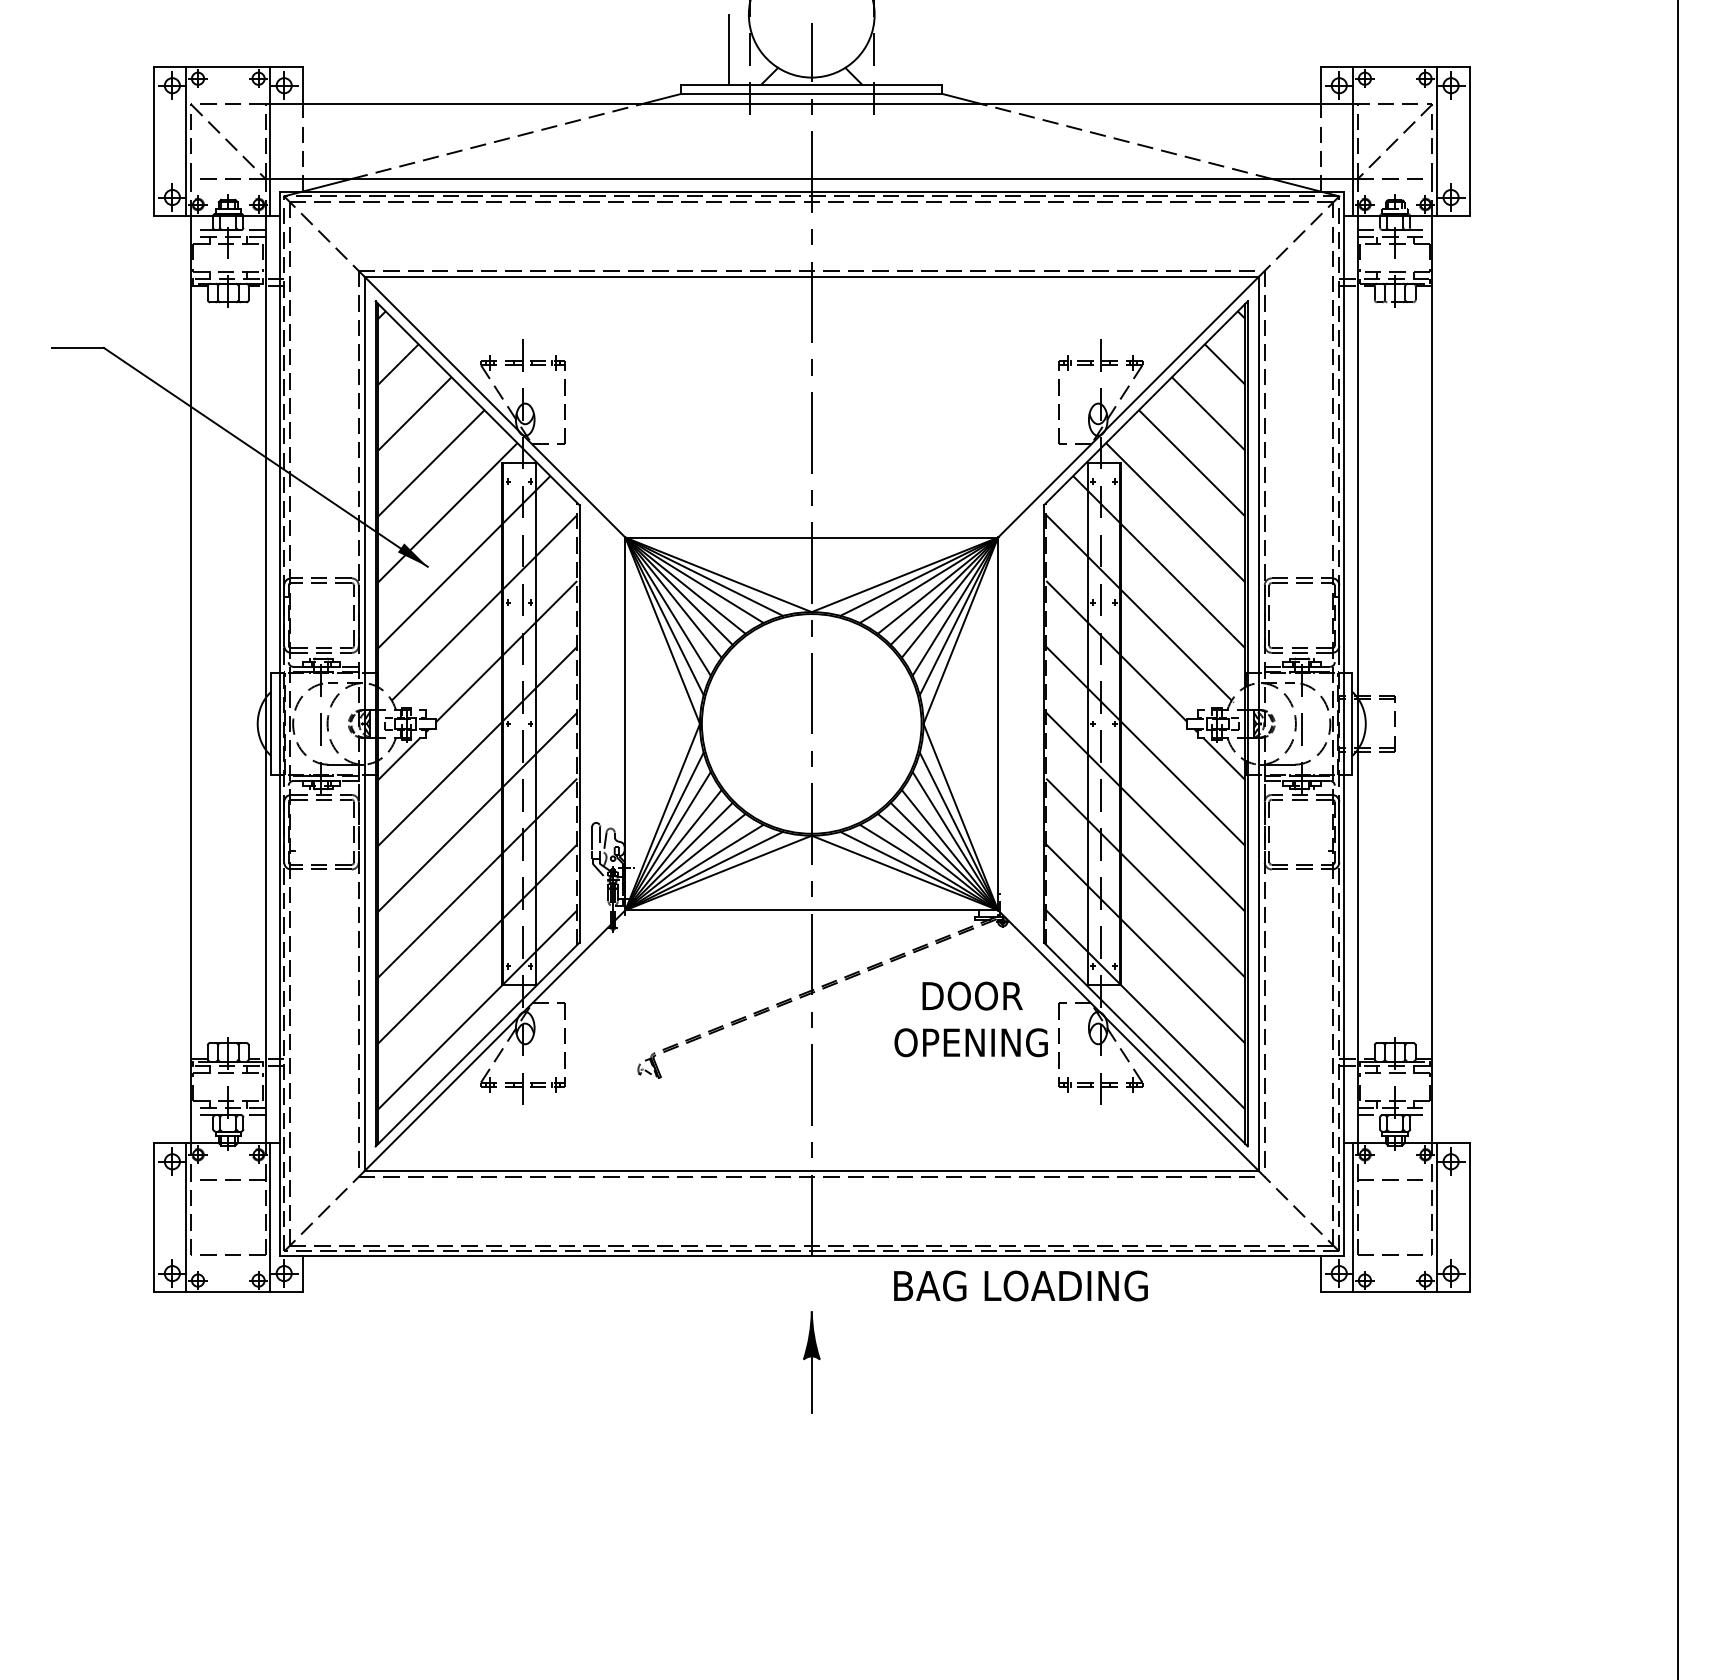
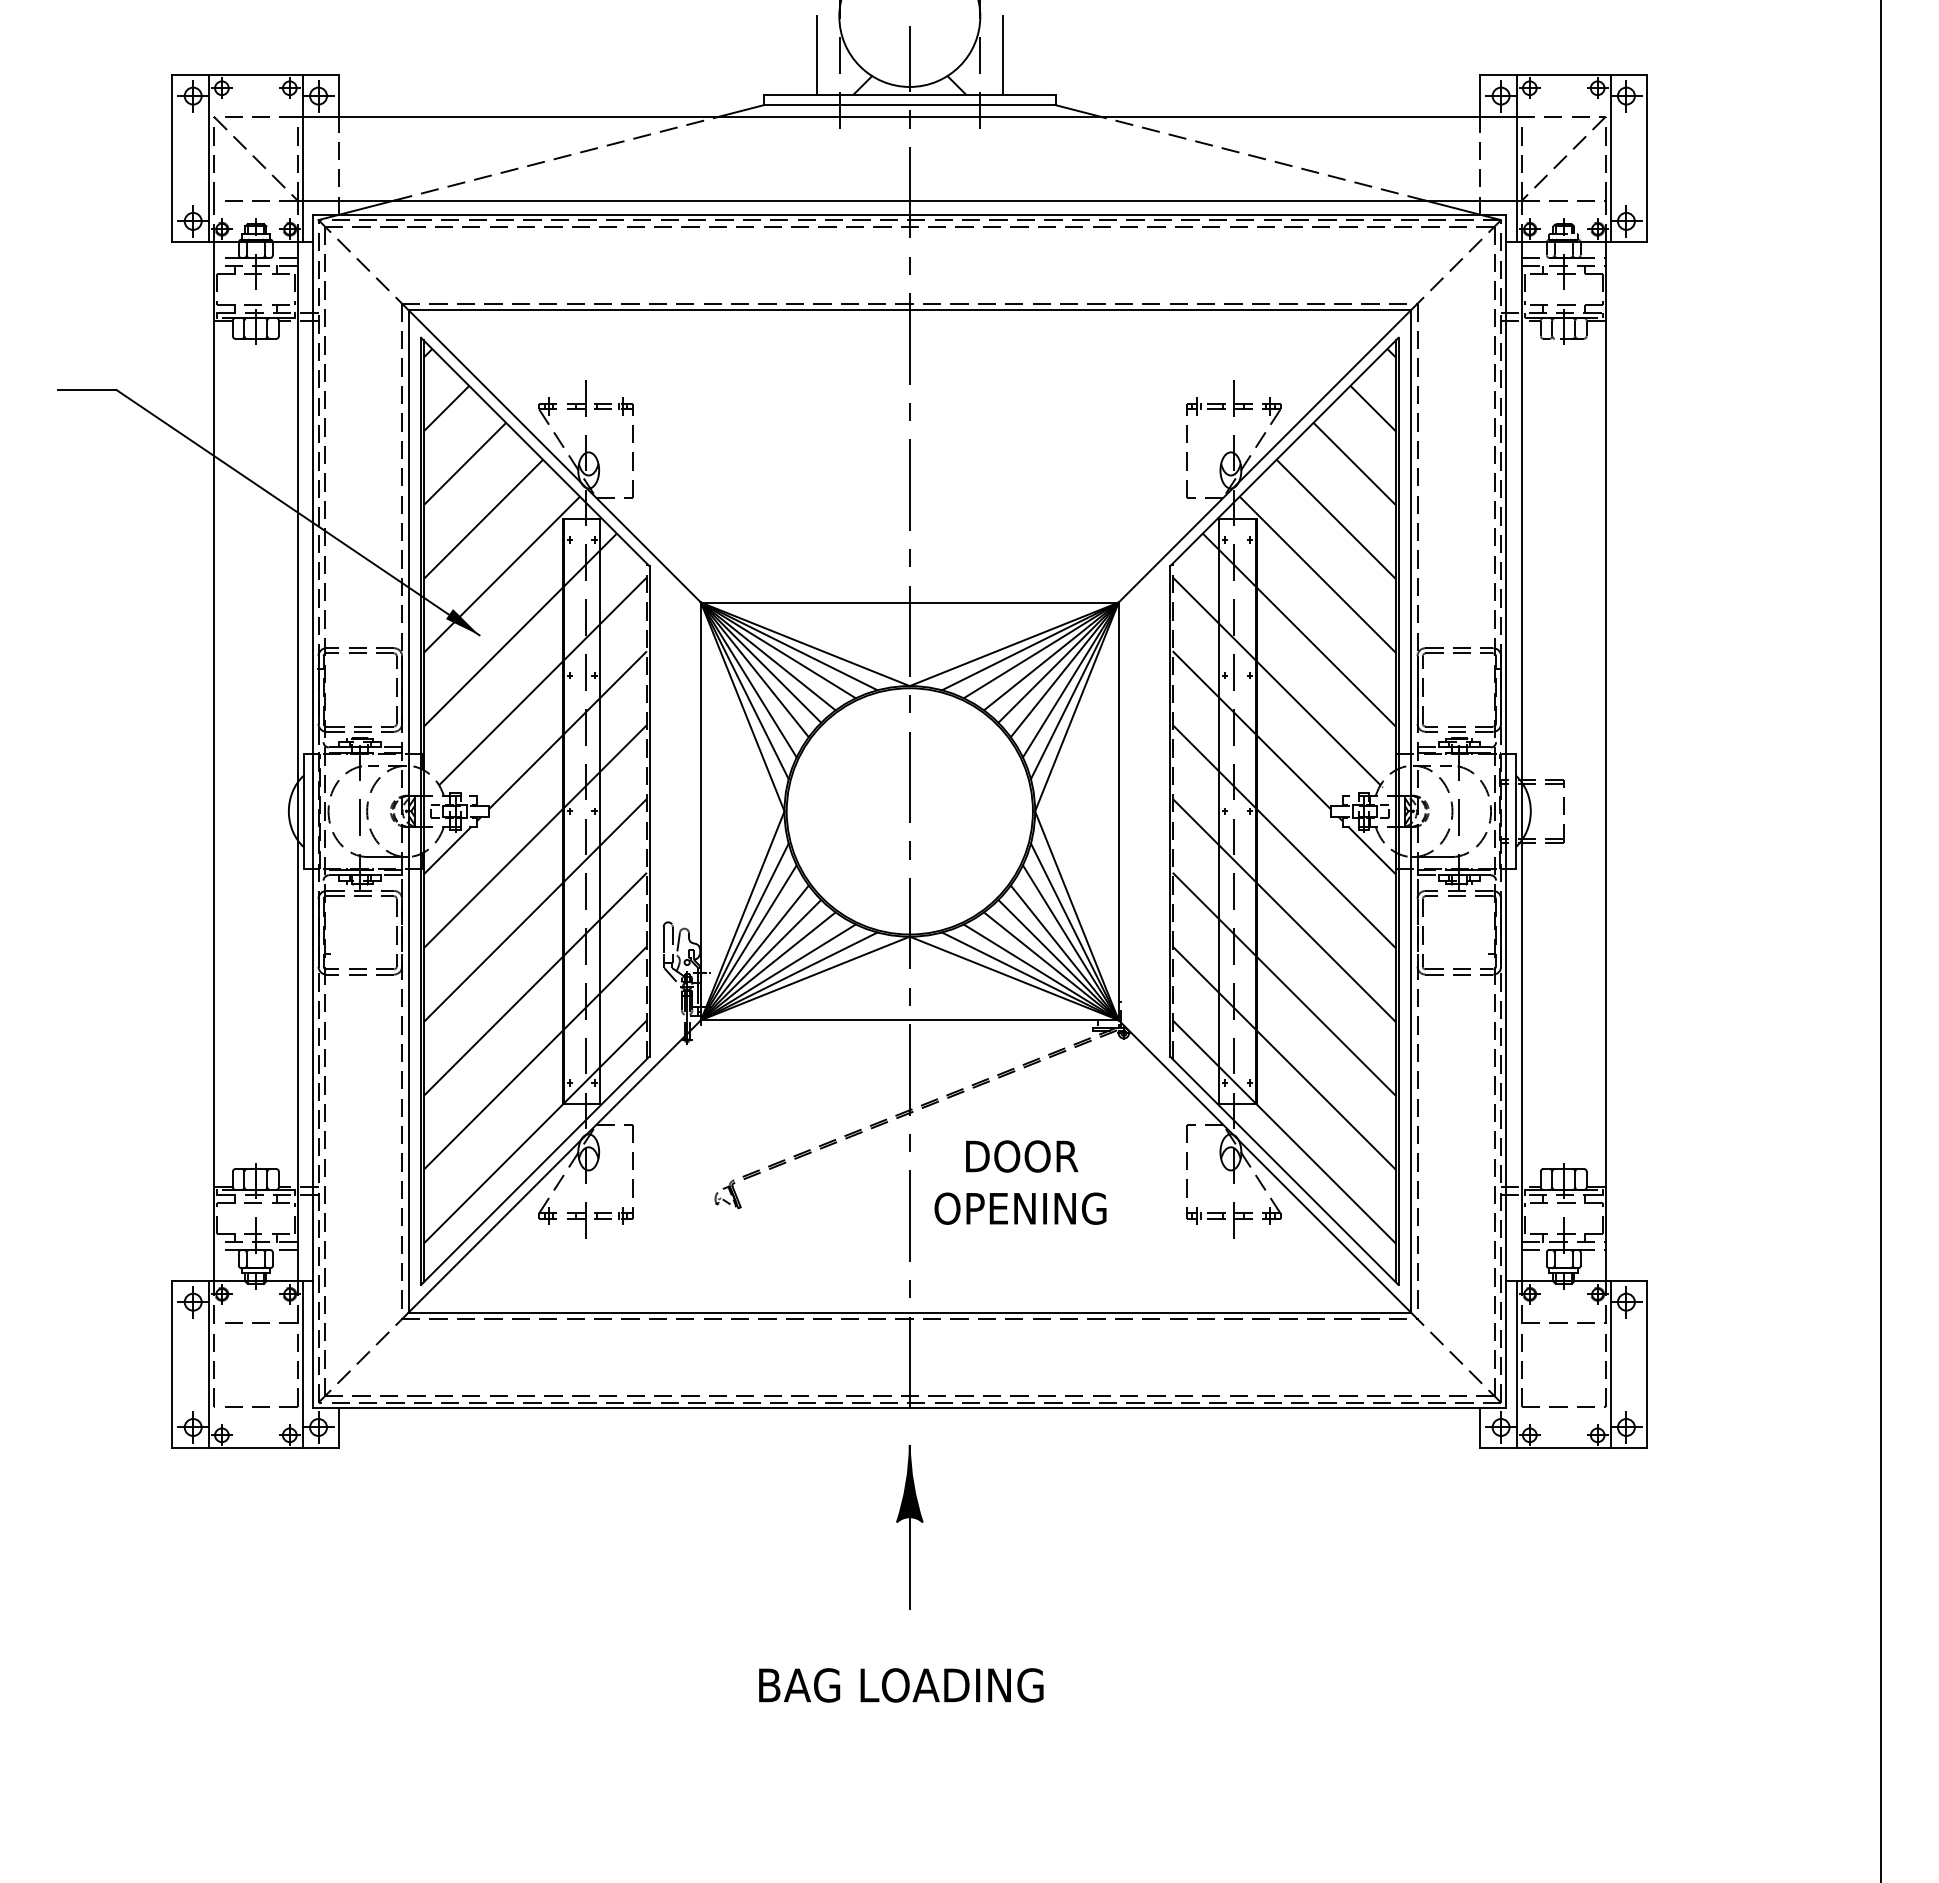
line: (894, 49) -> (1002, 55), added
text: (971, 1019) -> (1020, 1182), moved
text: (1021, 1286) -> (901, 1685), moved
part: (811, 1362) -> (909, 1527), size x1.43

